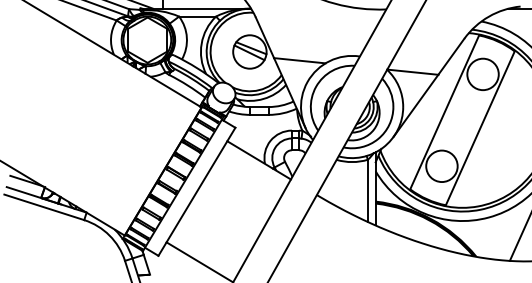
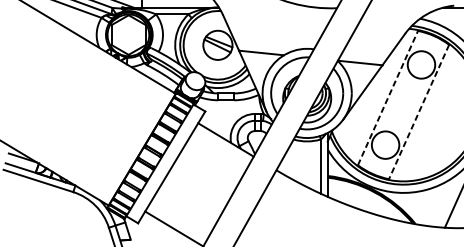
line: (444, 111) -> (387, 97), solid -> dashed
line: (480, 128) -> (419, 112), solid -> dashed

